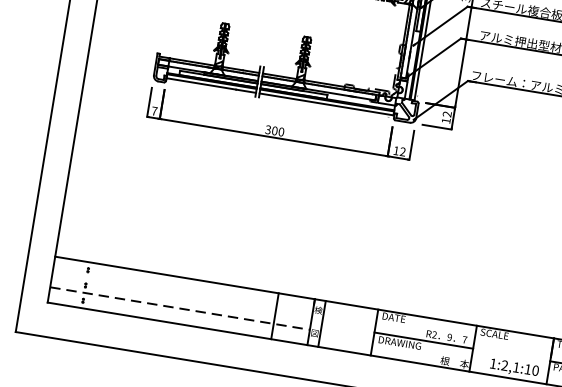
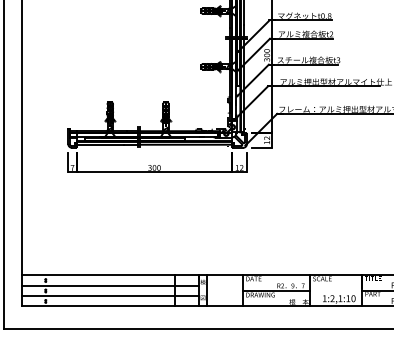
line: (181, 292) -> (110, 285), added
line: (180, 309) -> (111, 296), dashed -> solid

